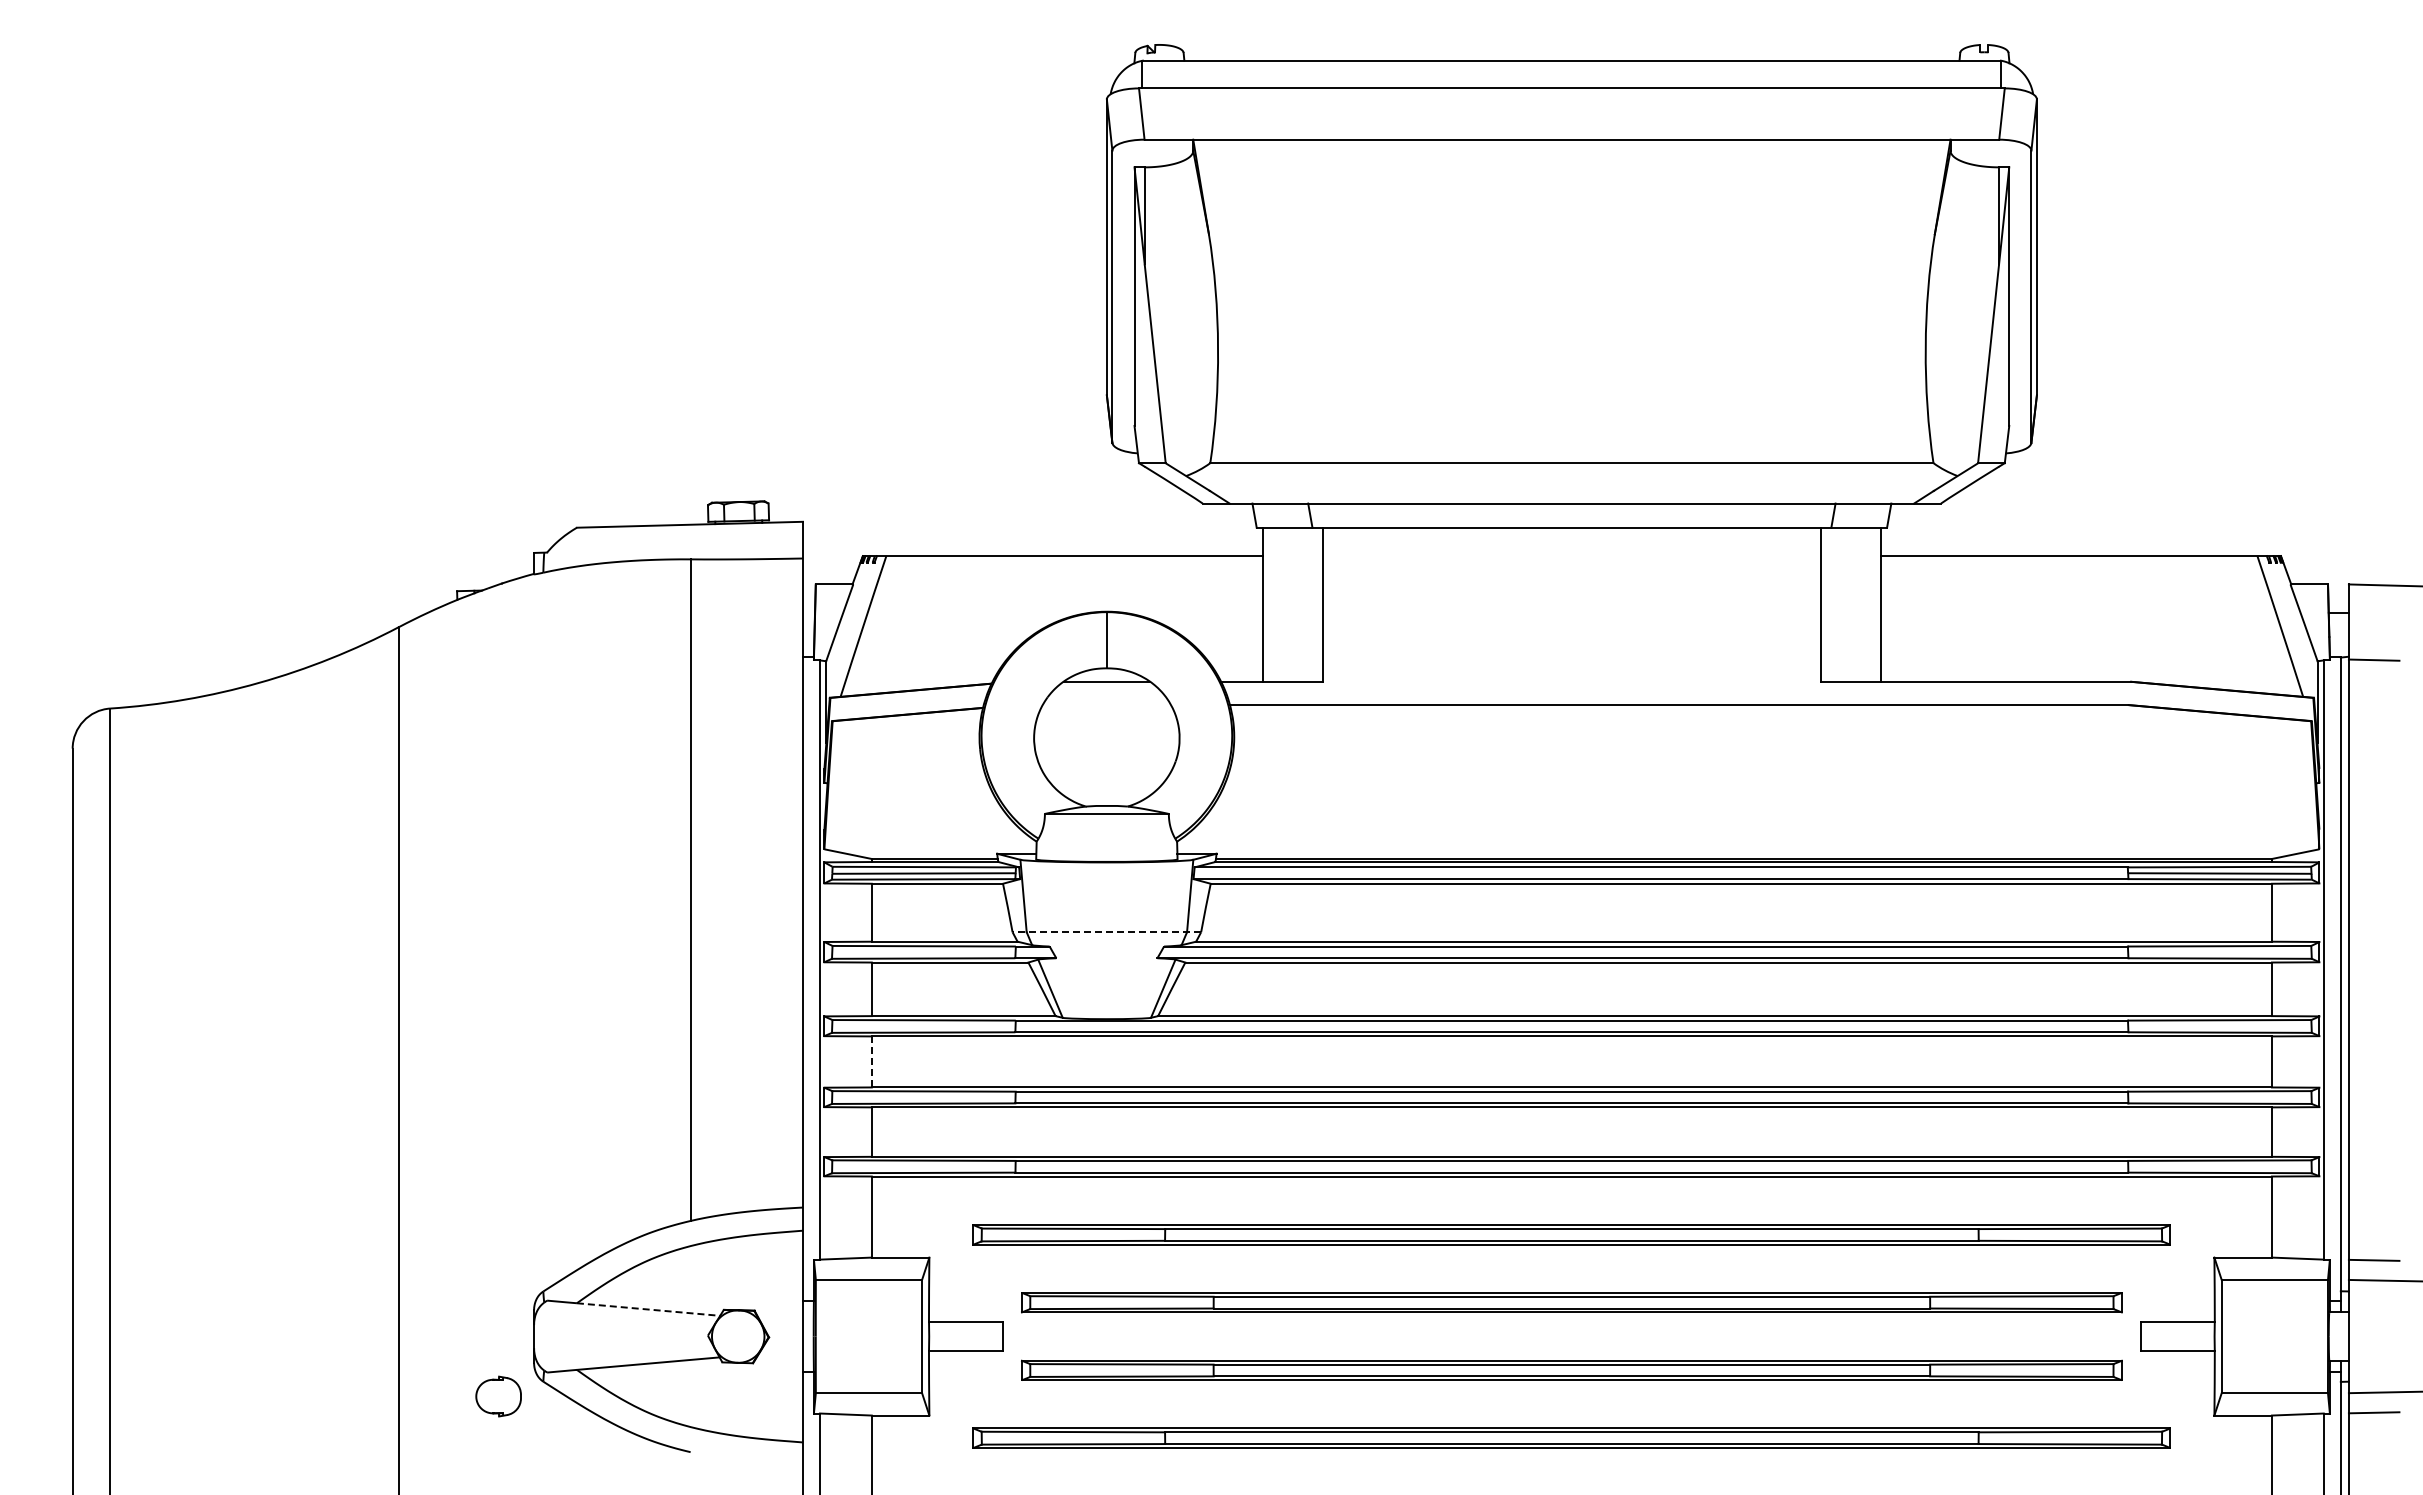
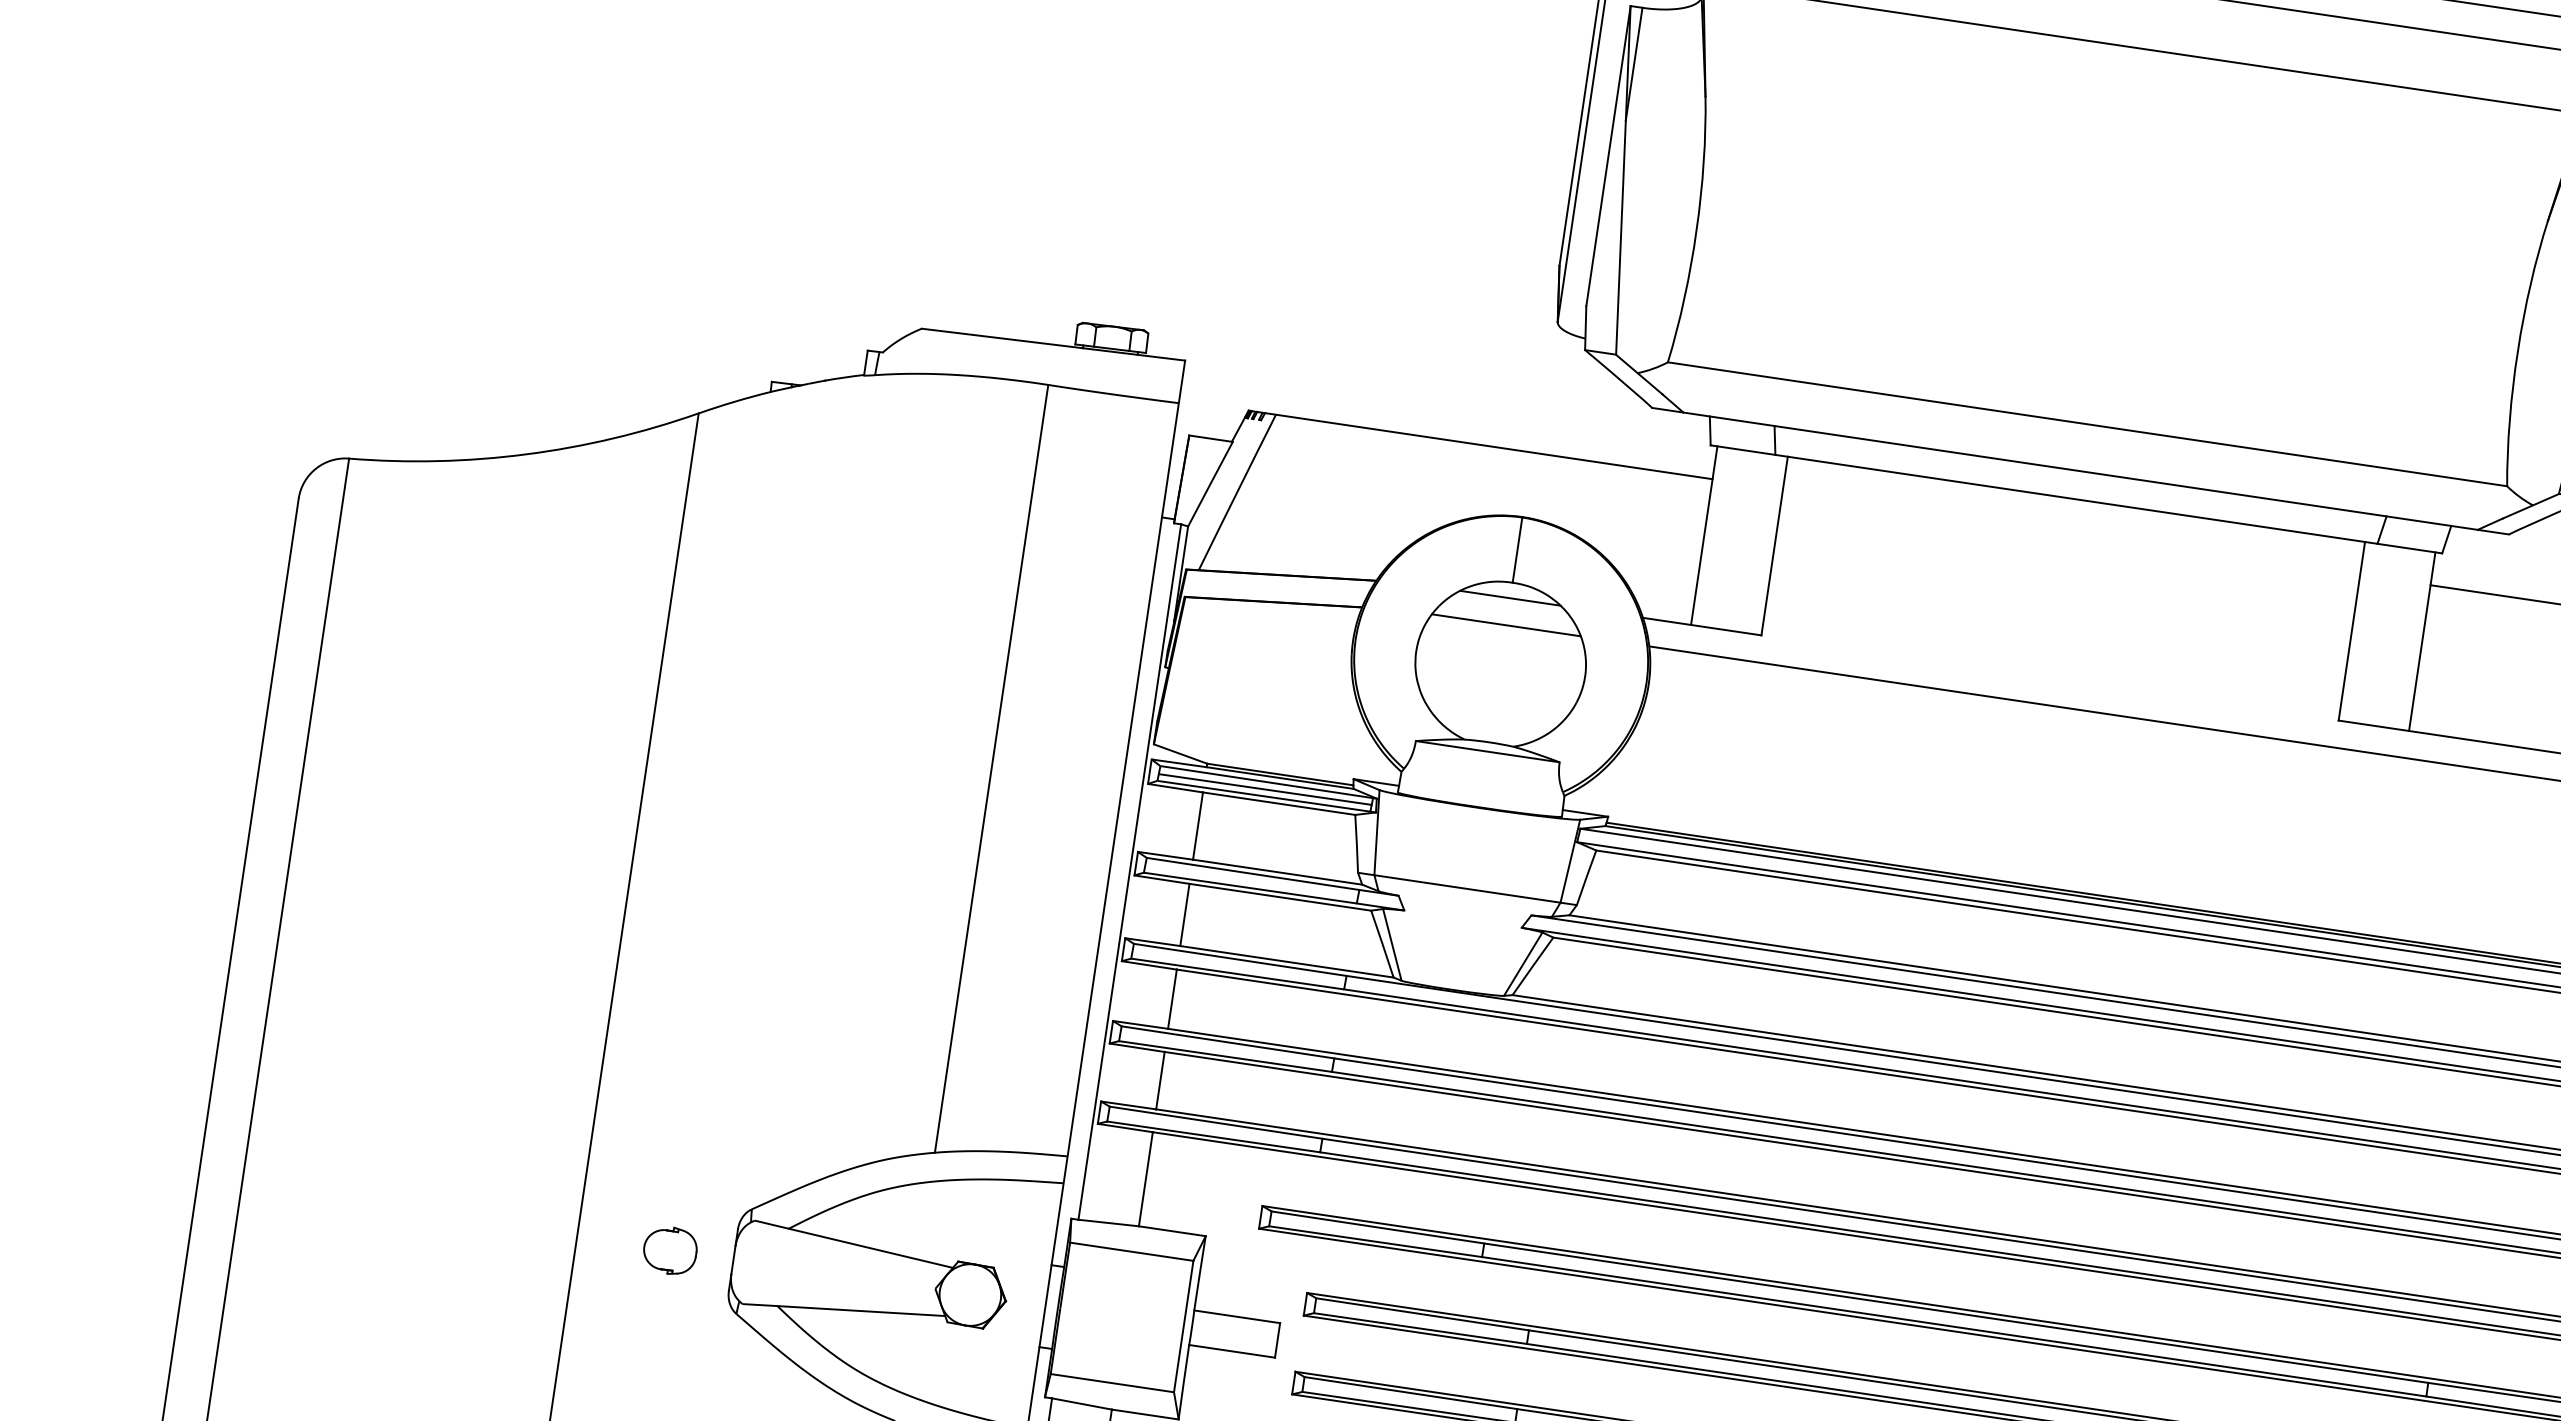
line: (1106, 705) -> (1505, 625), added
line: (1106, 932) -> (1466, 889), dashed -> solid
line: (871, 1061) -> (1172, 998), dashed -> solid
line: (648, 1309) -> (870, 1248), dashed -> solid
part: (498, 1396) -> (670, 1250), moved

